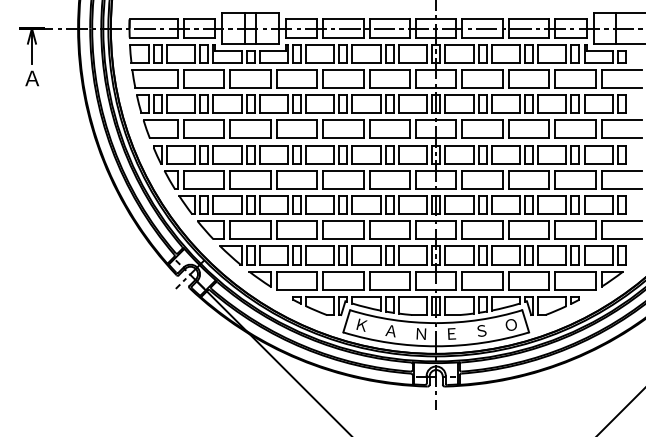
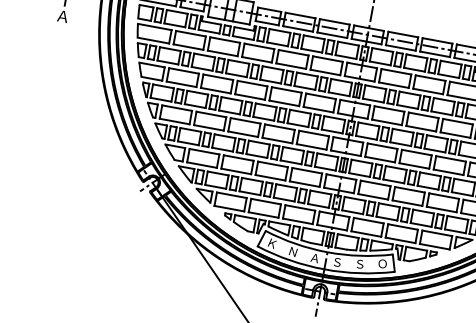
text: (390, 330) -> (292, 251), Ａ -> Ｎ
text: (421, 333) -> (315, 257), Ｎ -> Ａ
text: (451, 333) -> (337, 262), Ｅ -> Ｓ

